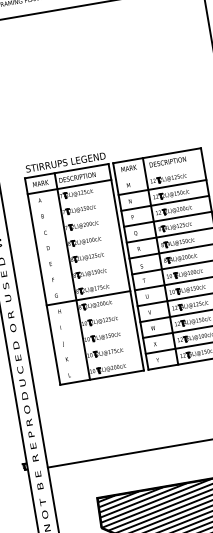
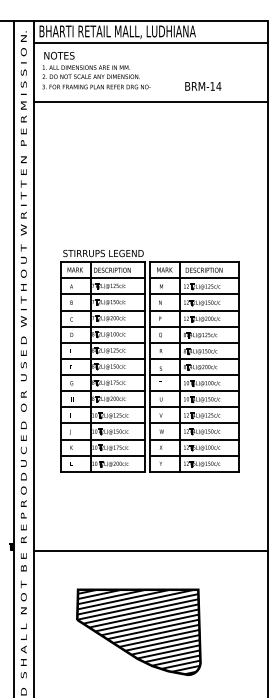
line: (159, 171) -> (194, 278), added
line: (71, 203) -> (102, 294), added
line: (74, 218) -> (102, 310), added
line: (77, 234) -> (102, 326), added
line: (79, 250) -> (102, 342), added
line: (82, 266) -> (102, 358), added
line: (85, 282) -> (102, 375), added
line: (90, 314) -> (102, 407), added
line: (93, 330) -> (102, 423), added
line: (96, 345) -> (102, 439), added
line: (98, 361) -> (102, 455), added

